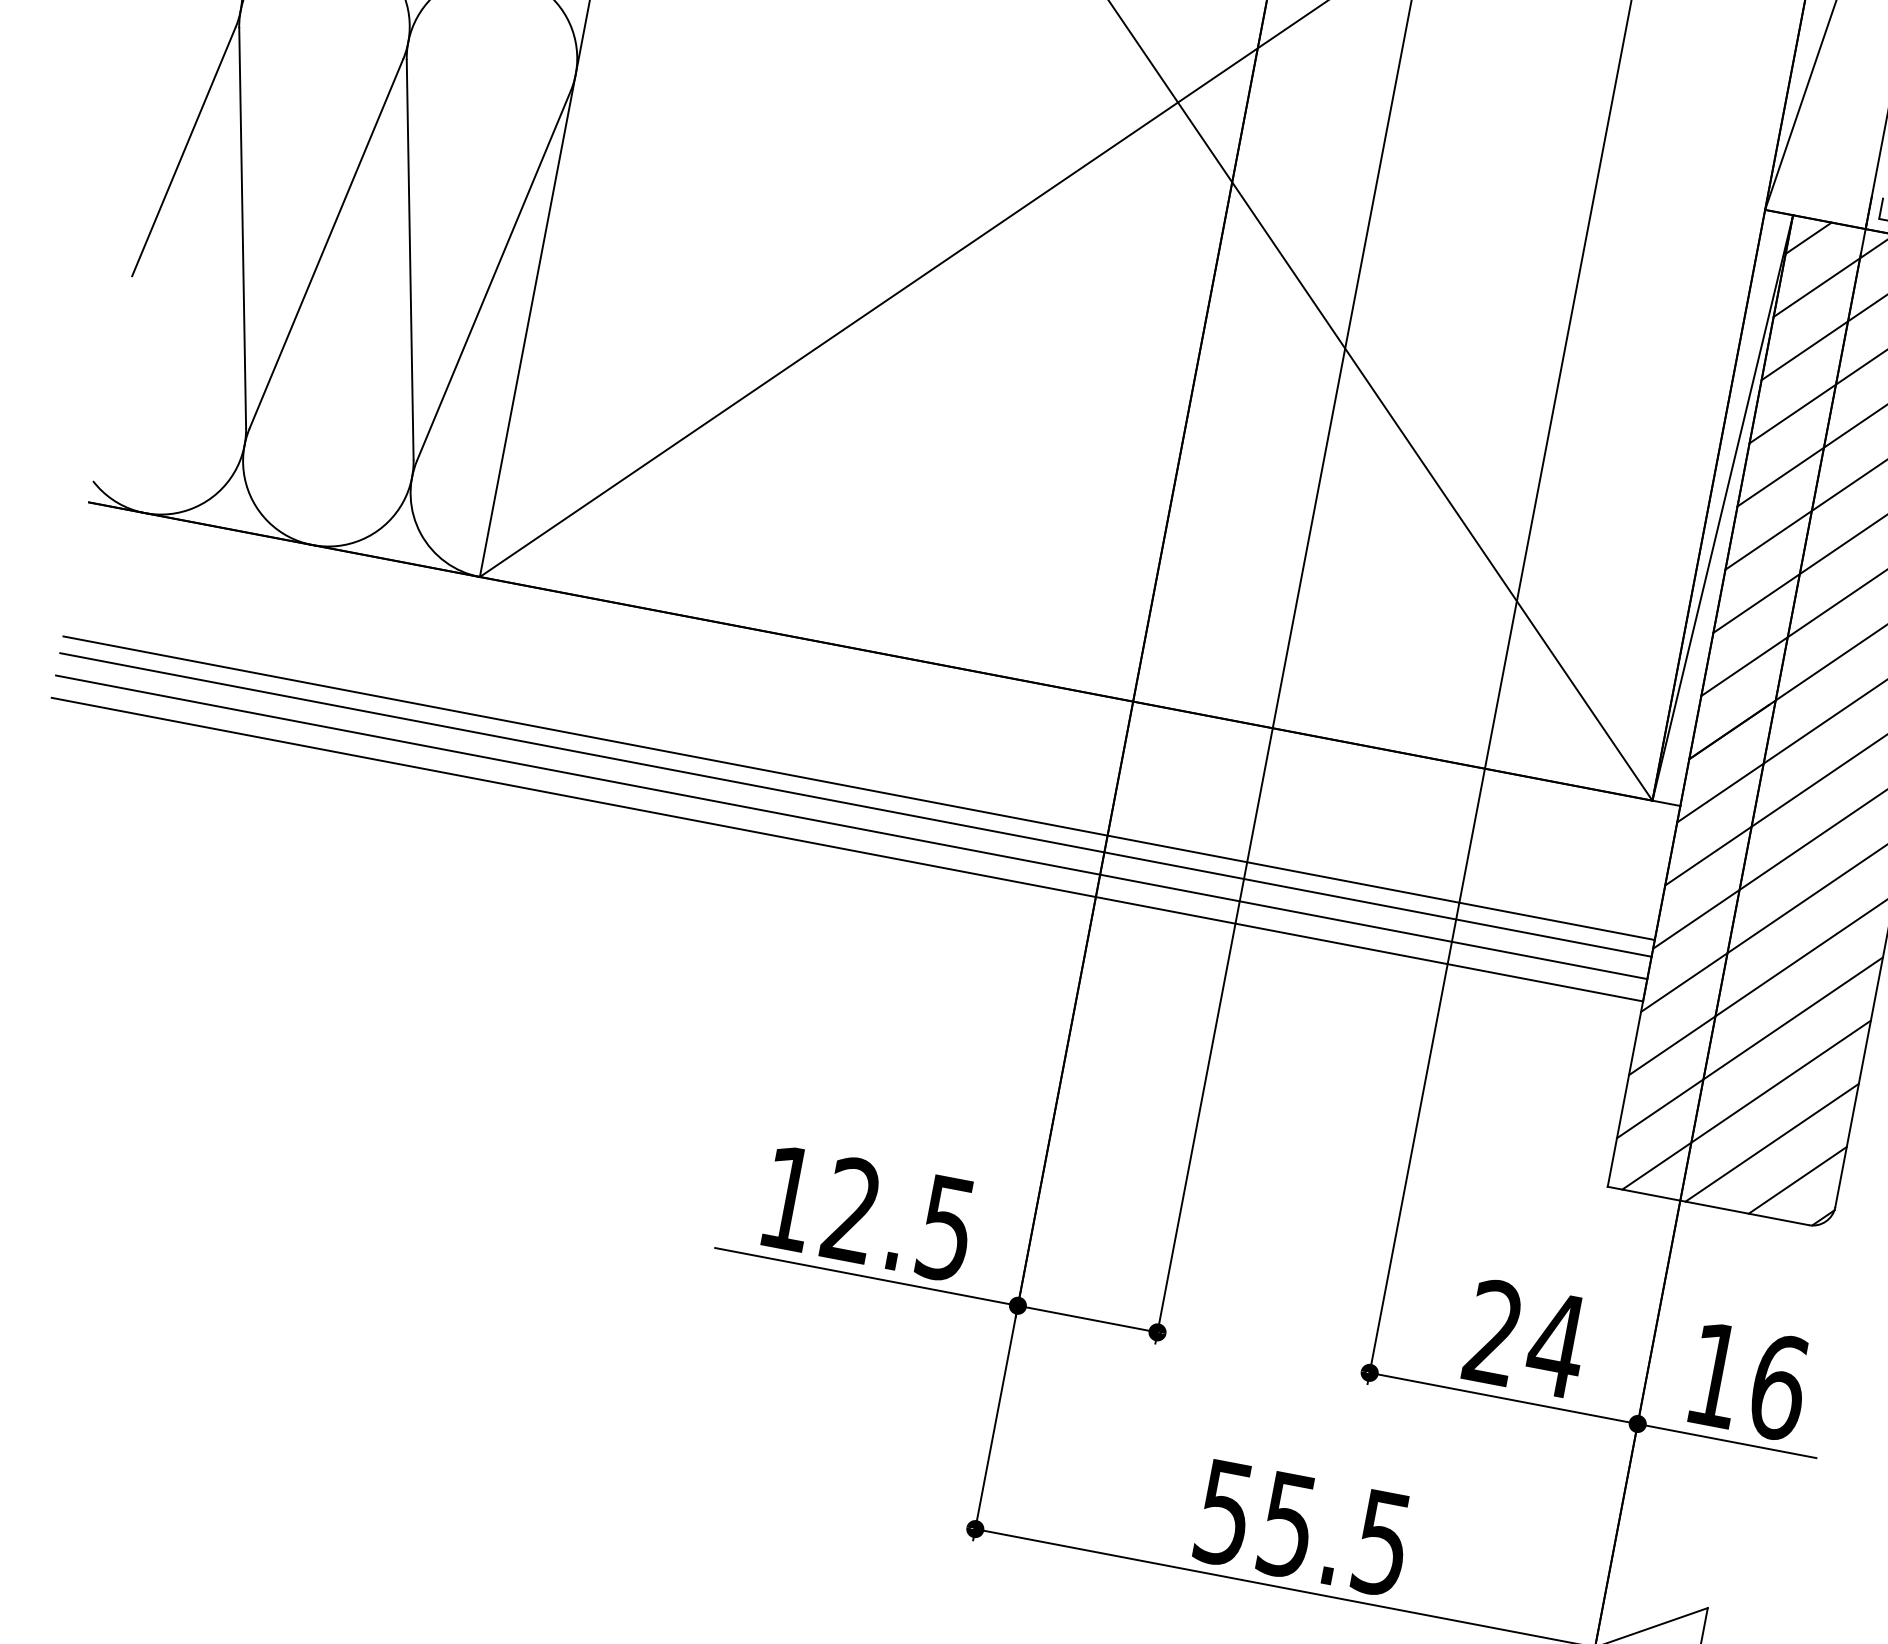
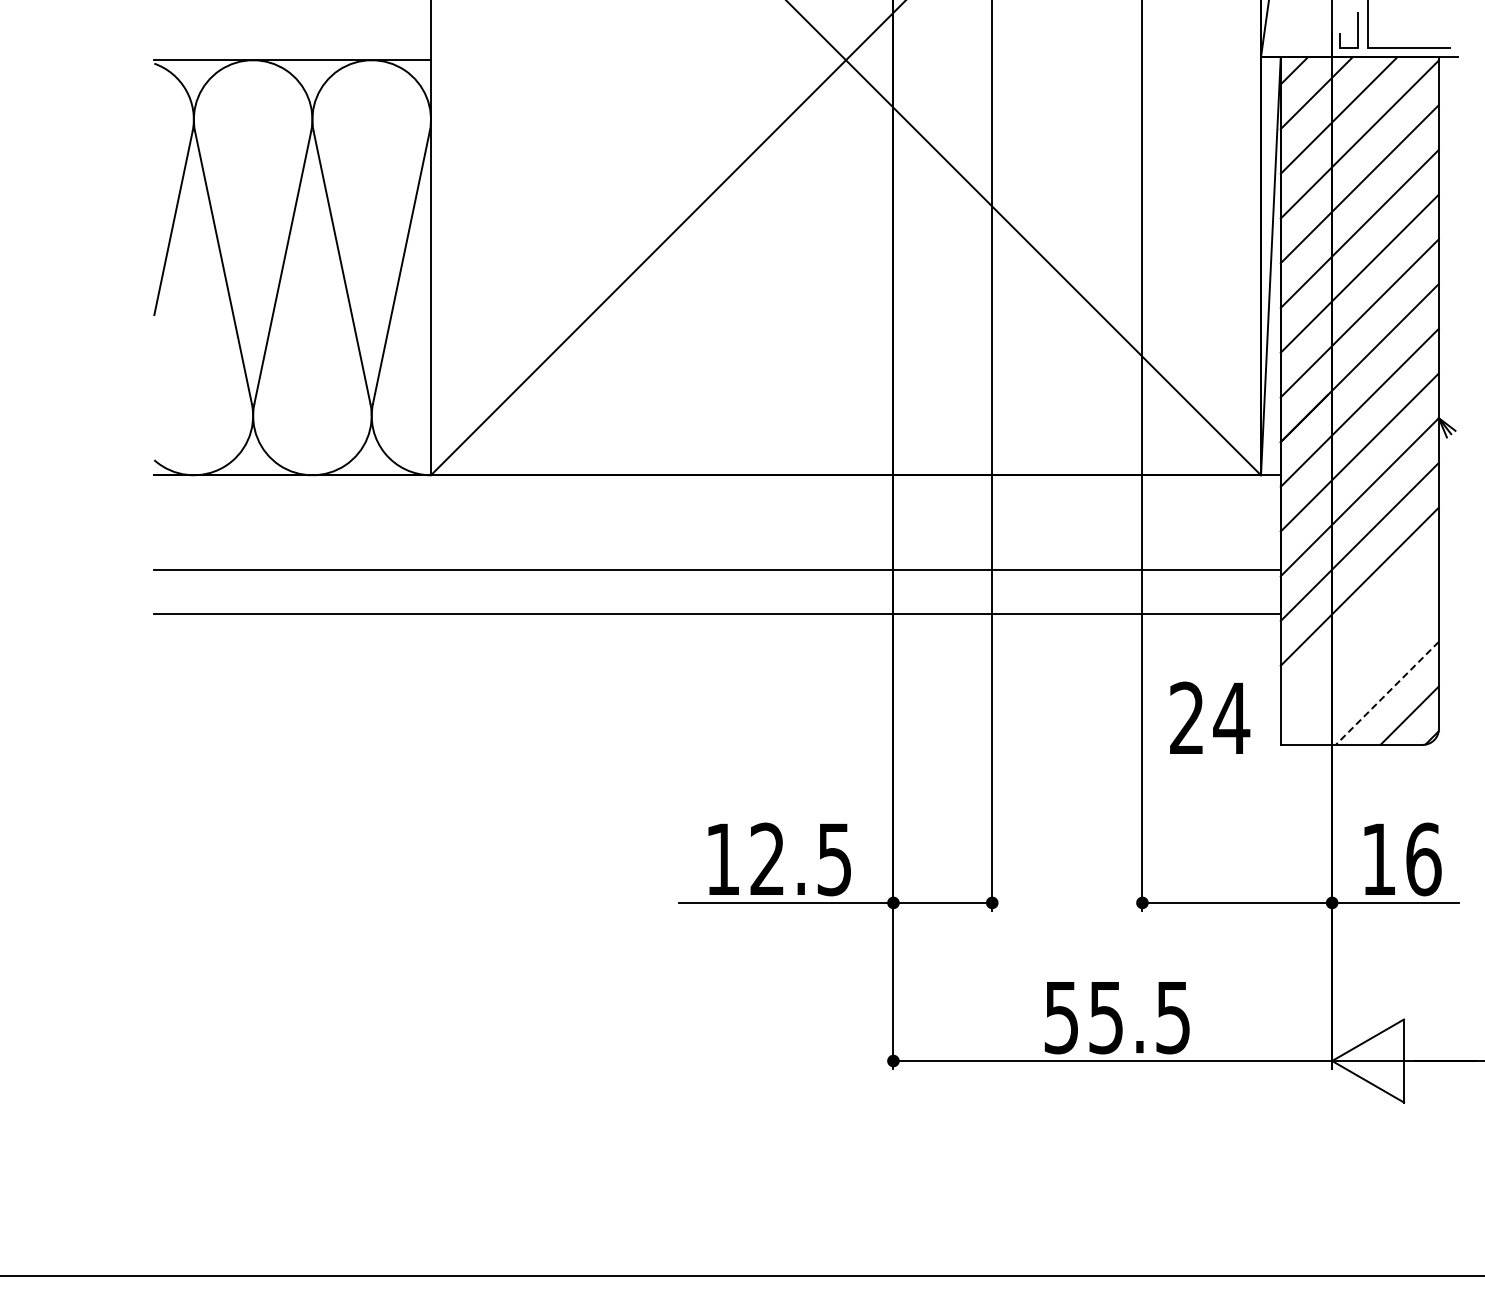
line: (855, 804) -> (717, 581), removed
line: (851, 826) -> (717, 597), removed
line: (1749, 1047) -> (1359, 631), removed
line: (1746, 1104) -> (1364, 670), removed
line: (1772, 1143) -> (1387, 693), solid -> dashed
text: (1527, 1337) -> (1210, 717), moved

